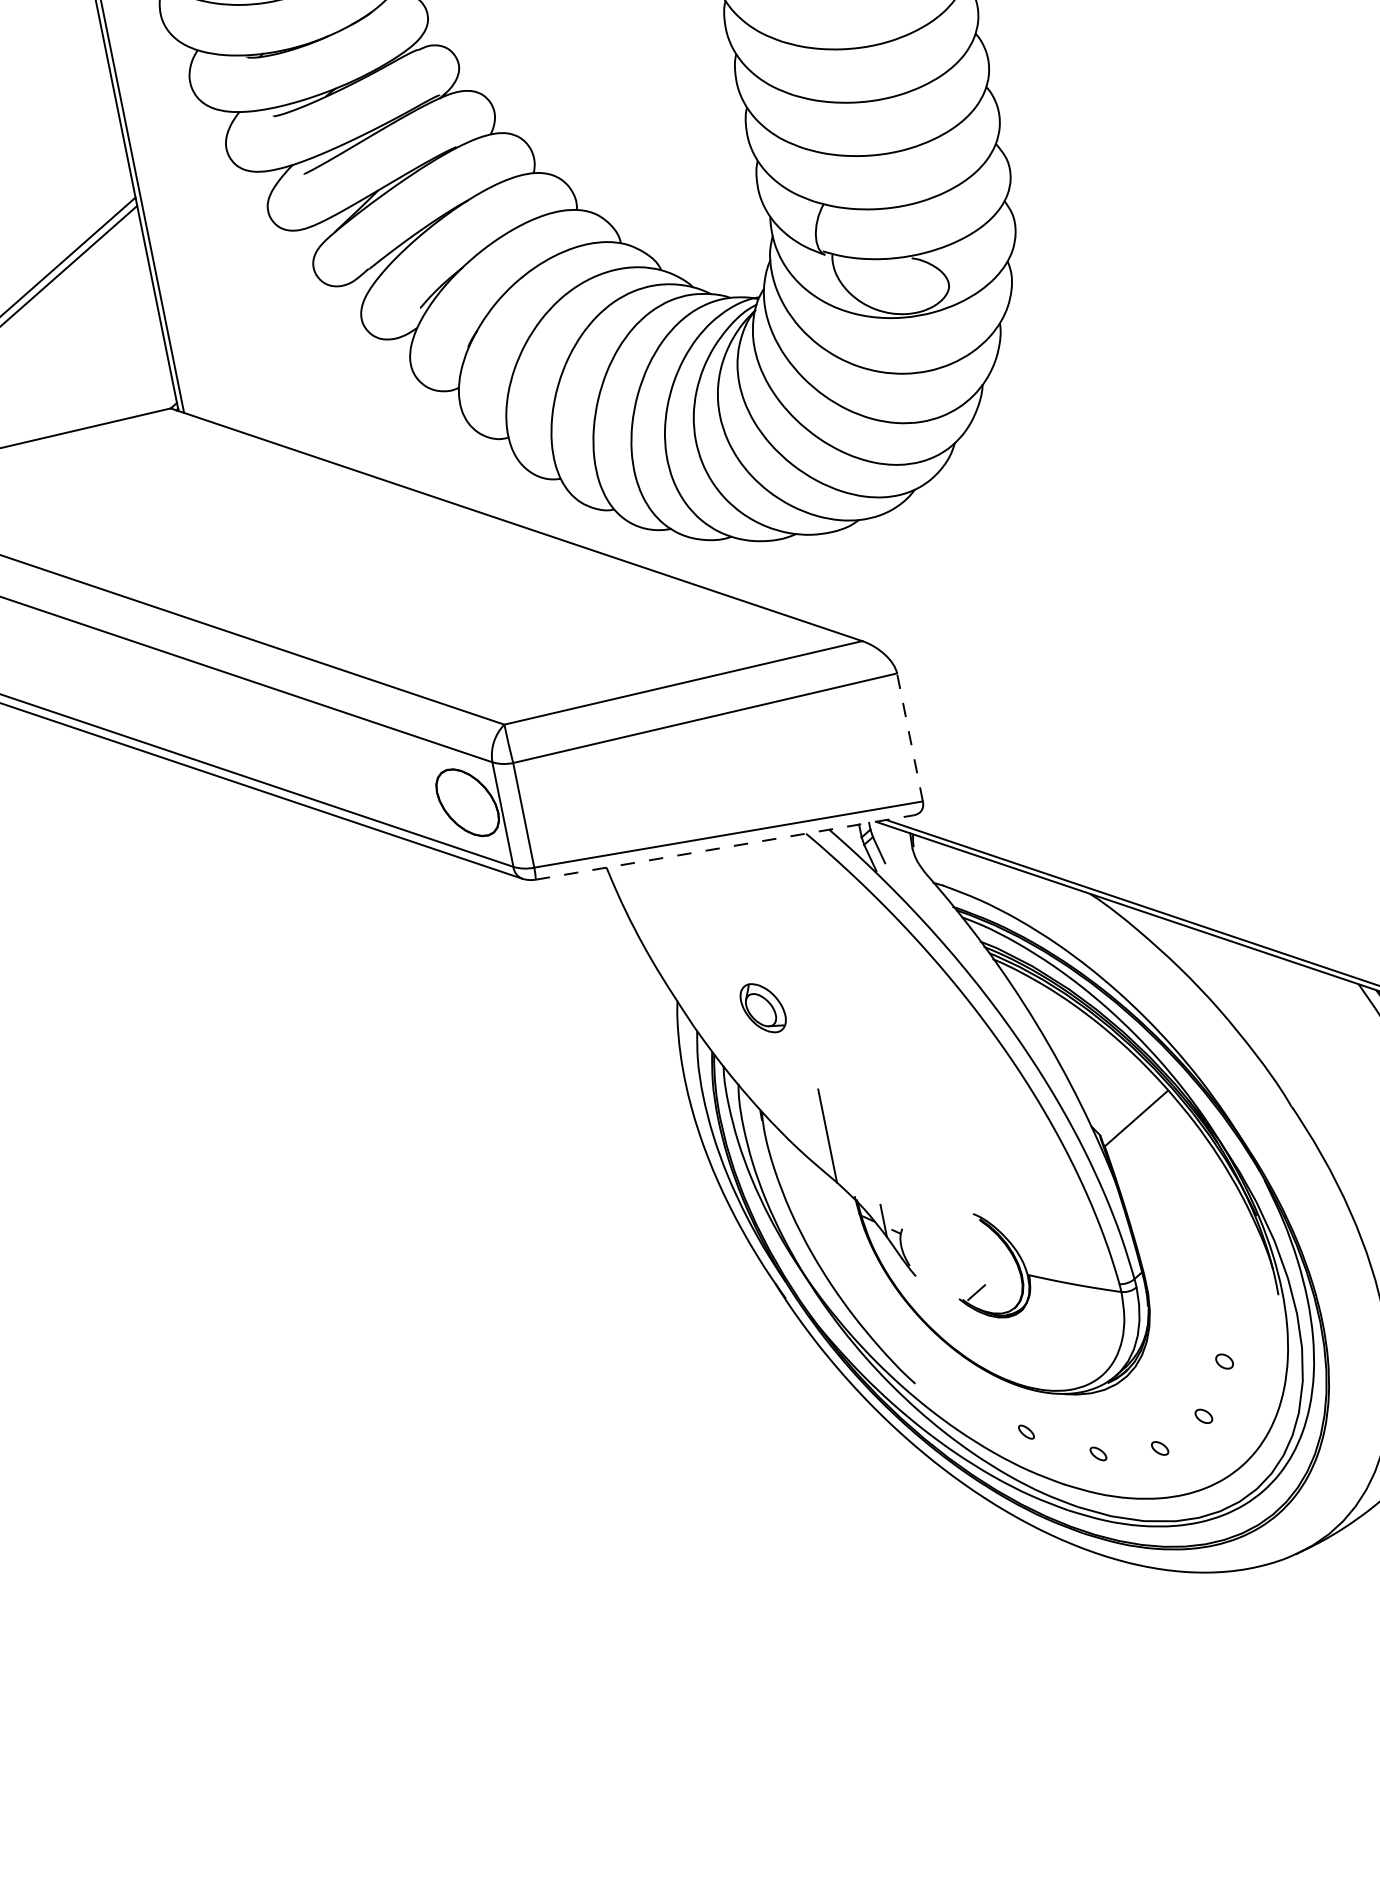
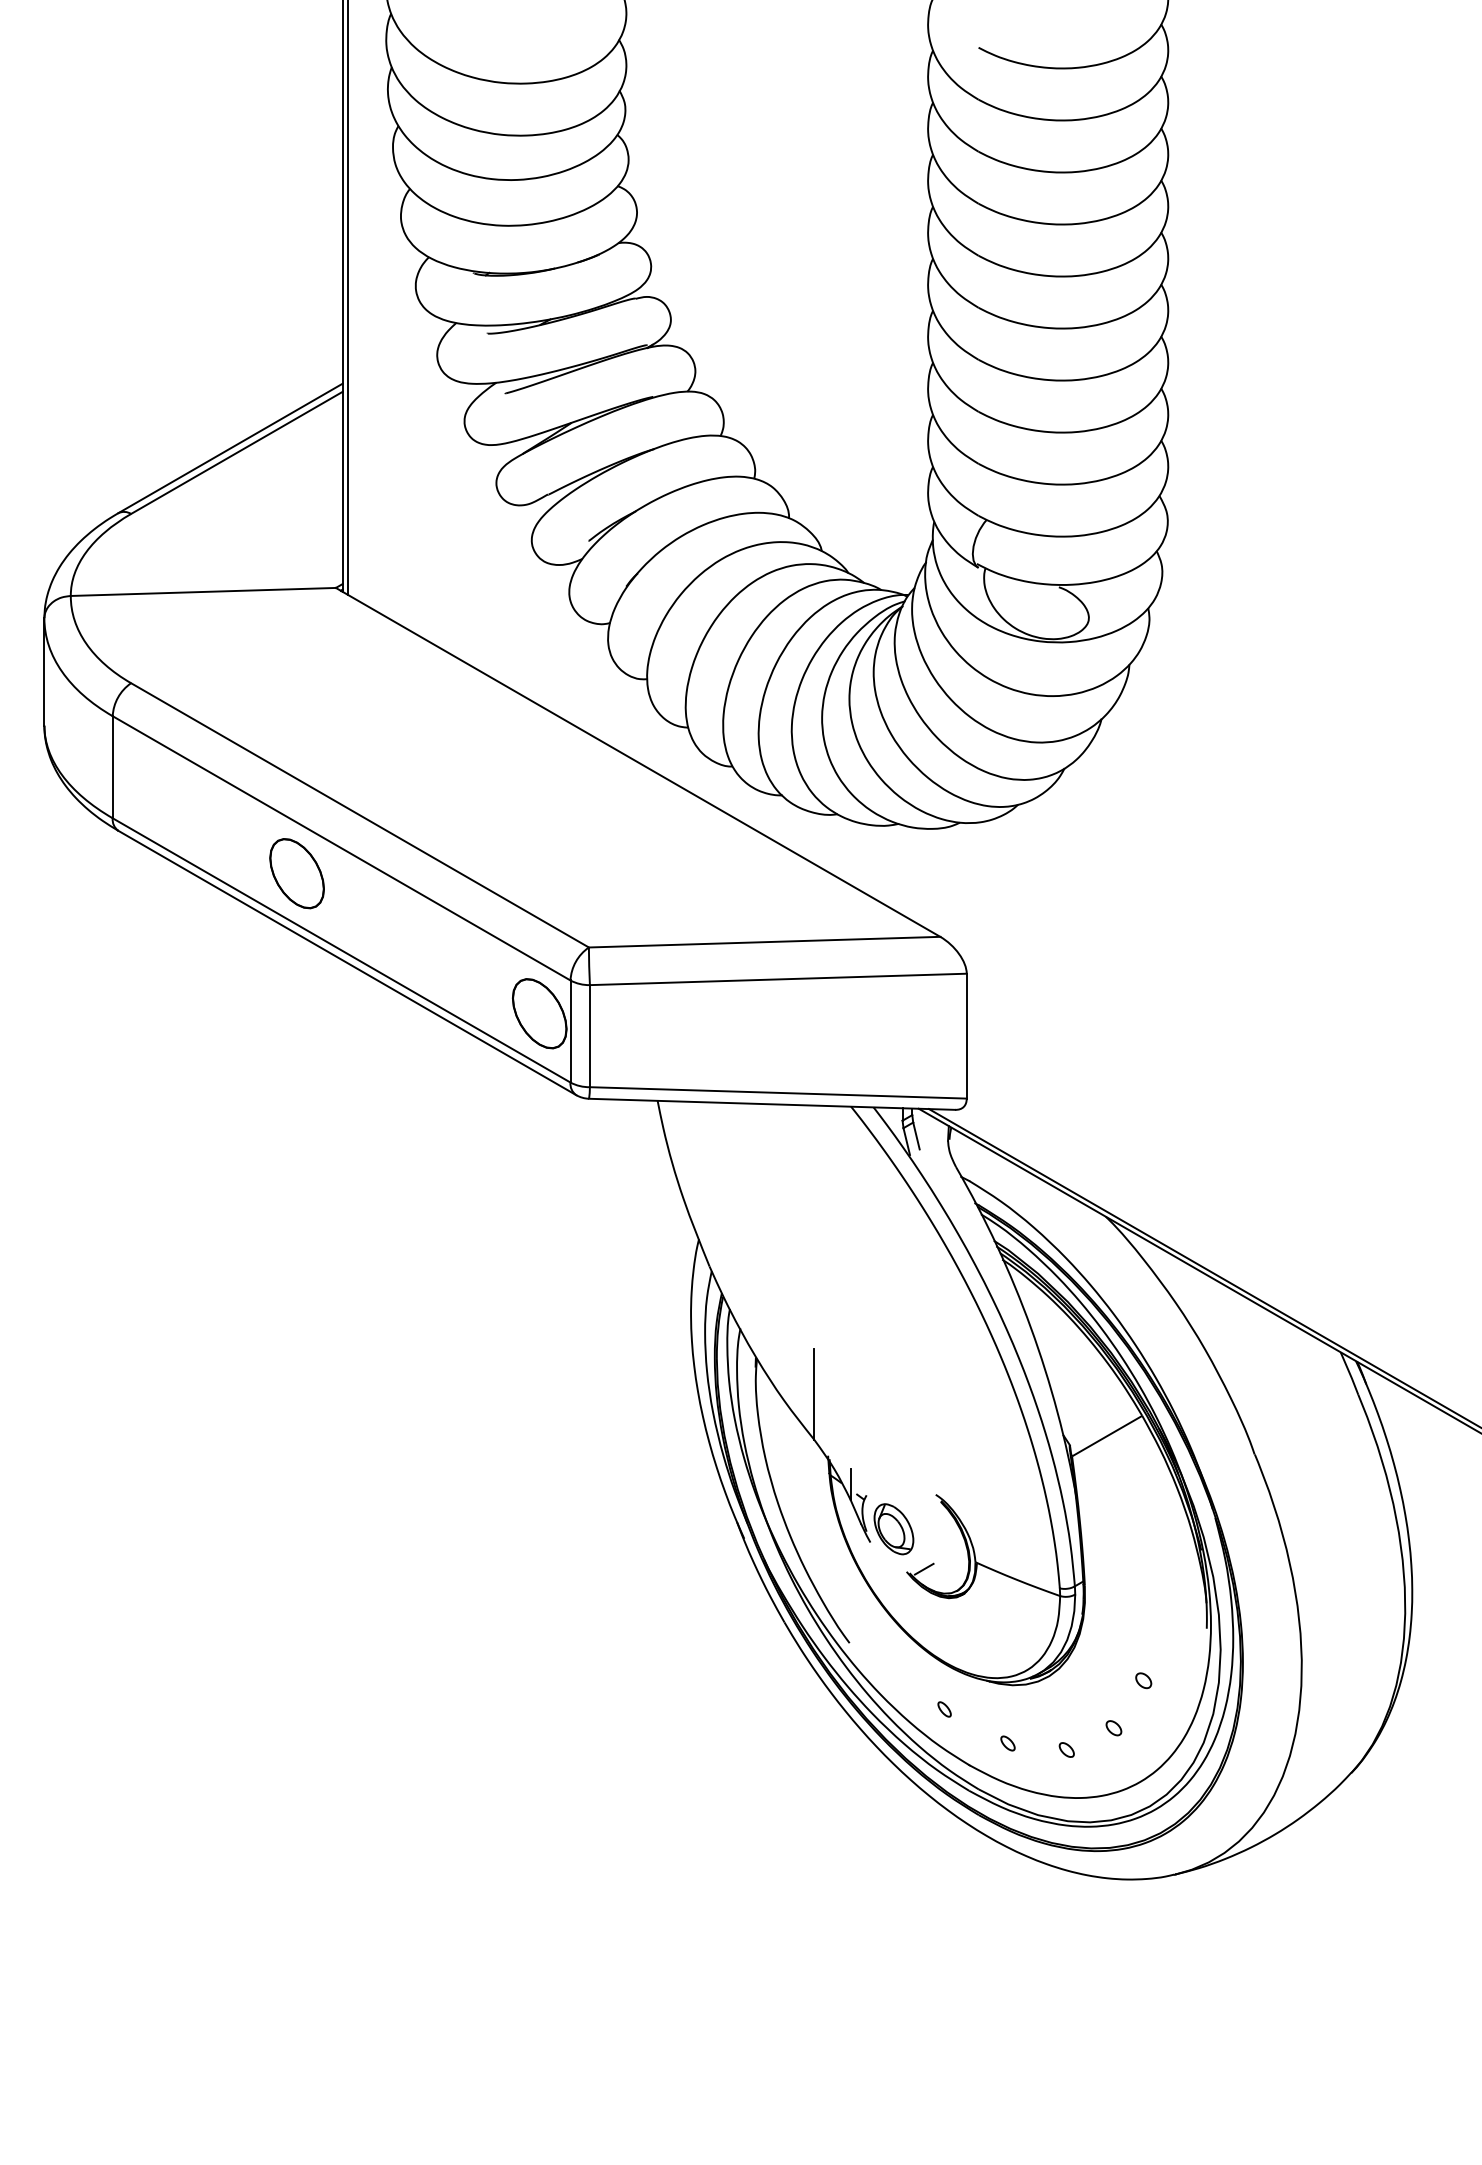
part: (189, 709) -> (296, 873), added
line: (909, 736) -> (966, 1035), dashed -> solid
line: (725, 847) -> (772, 1104), dashed -> solid
part: (762, 1008) -> (893, 1529), moved

